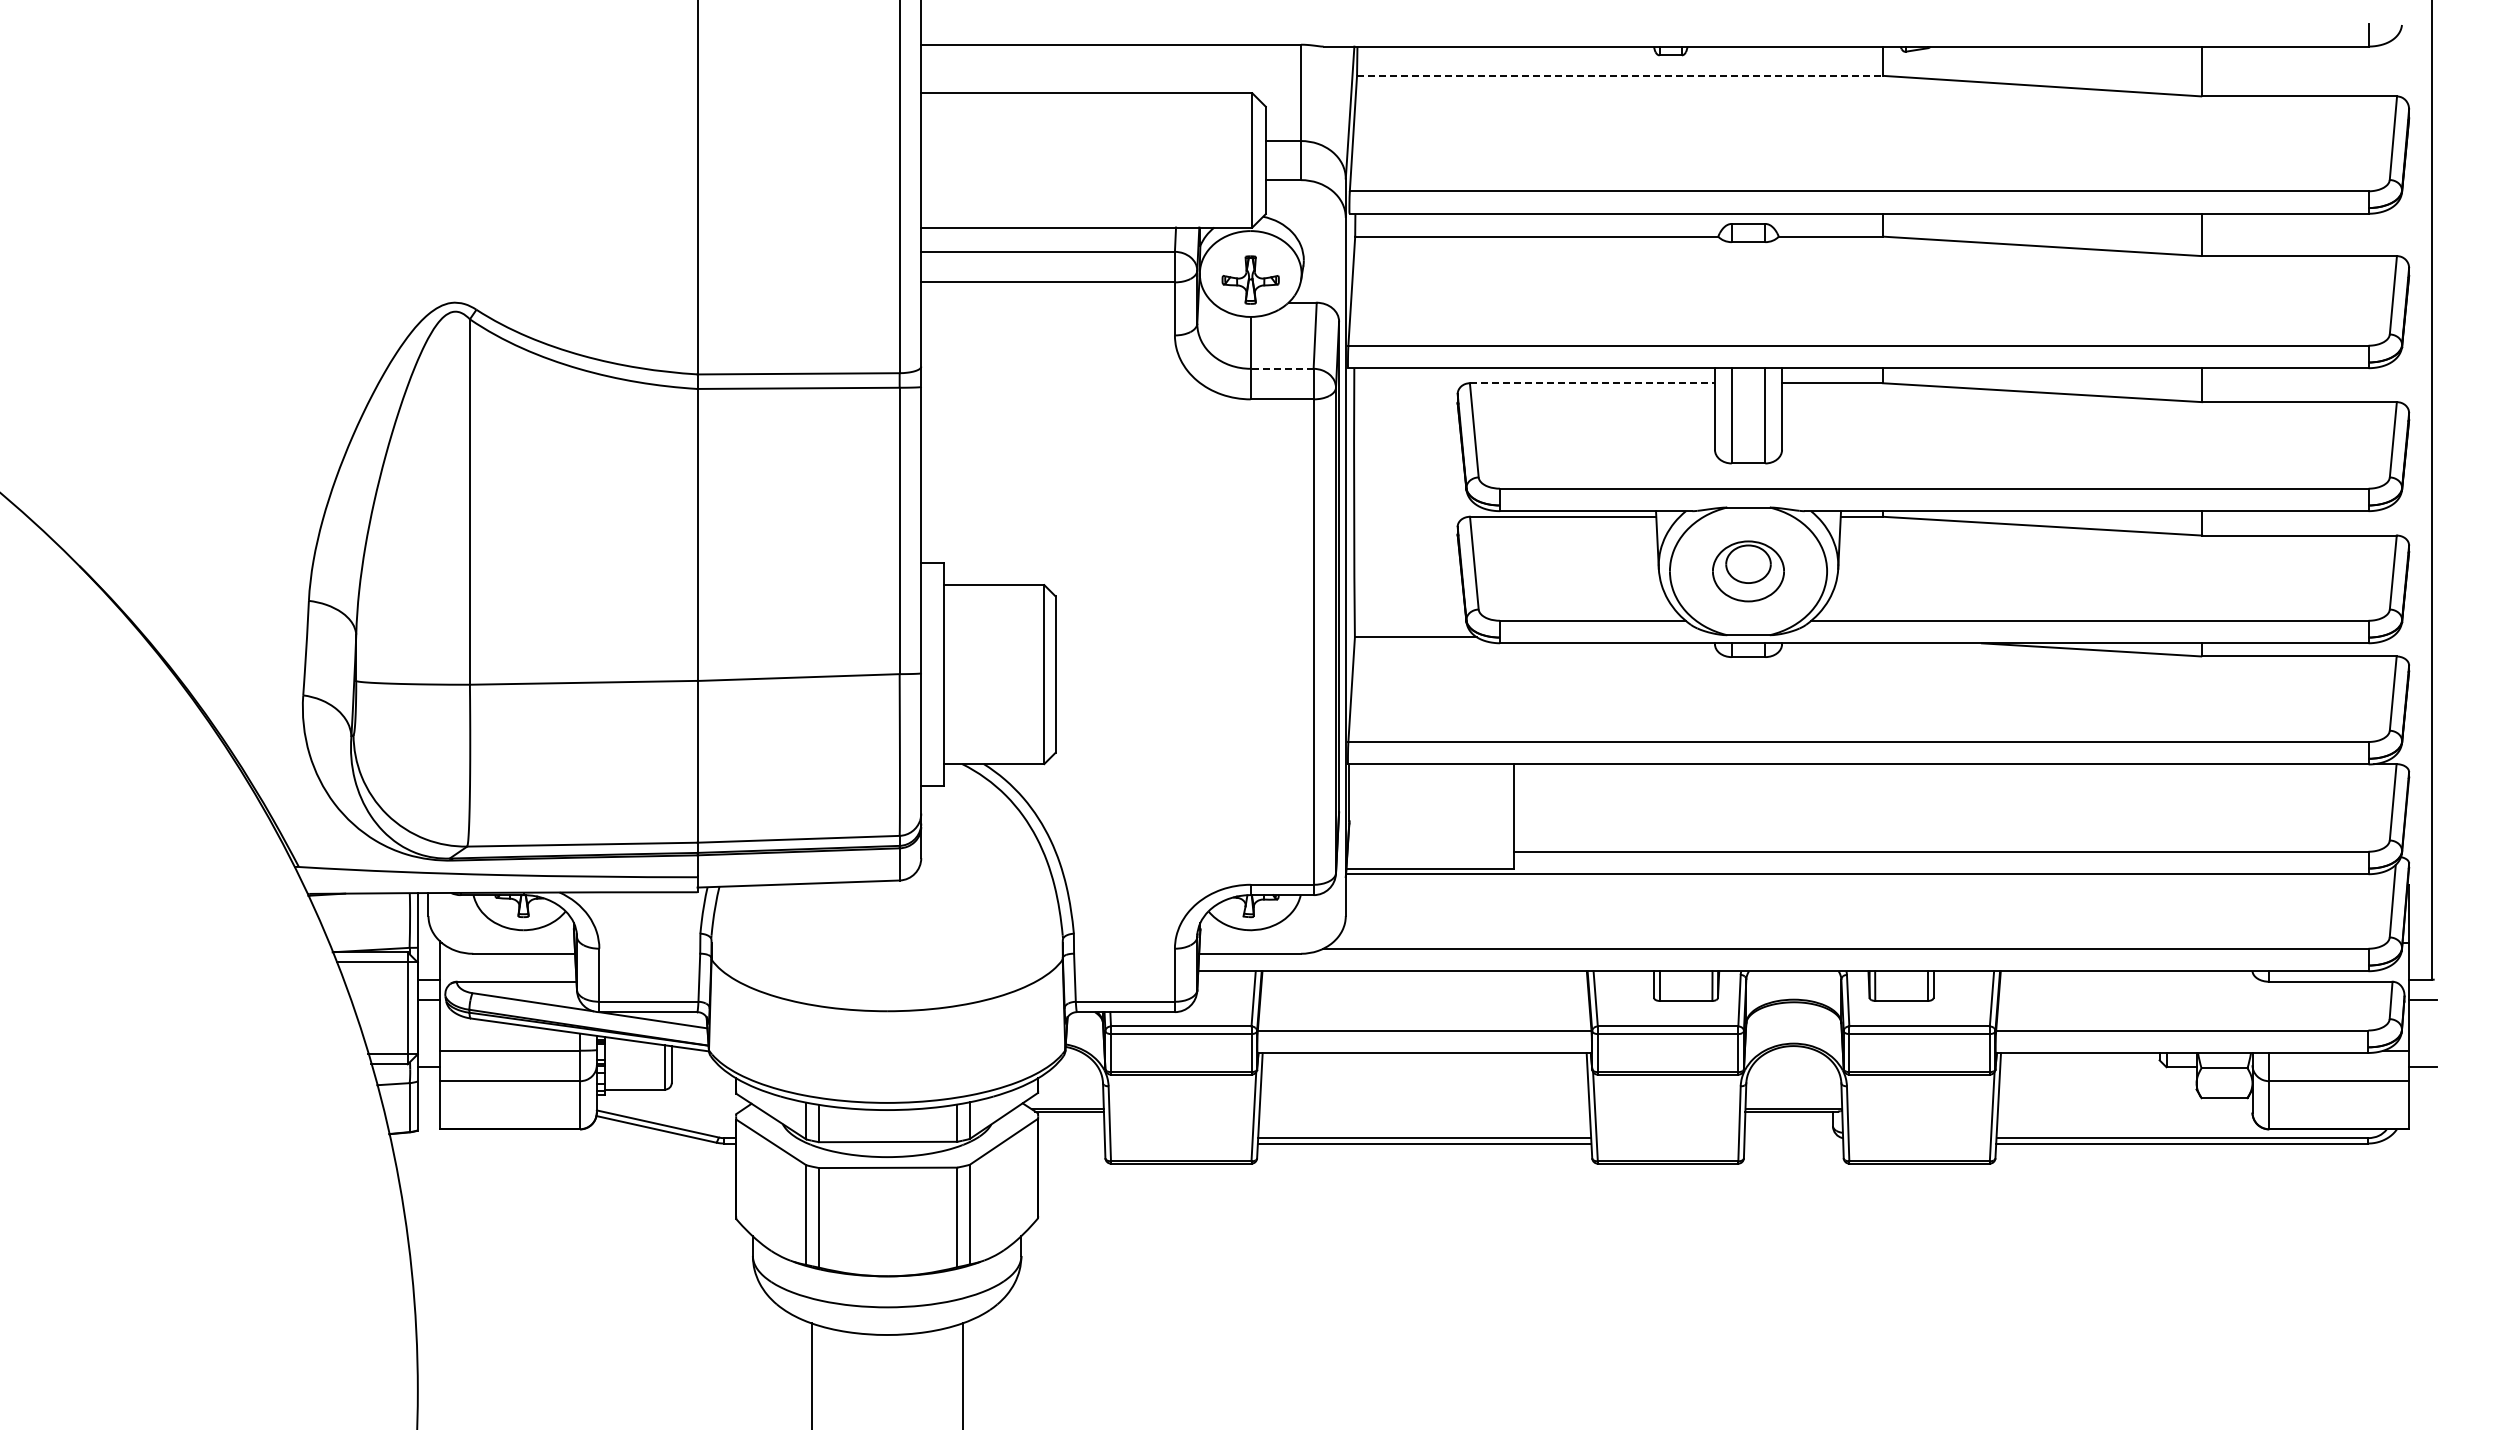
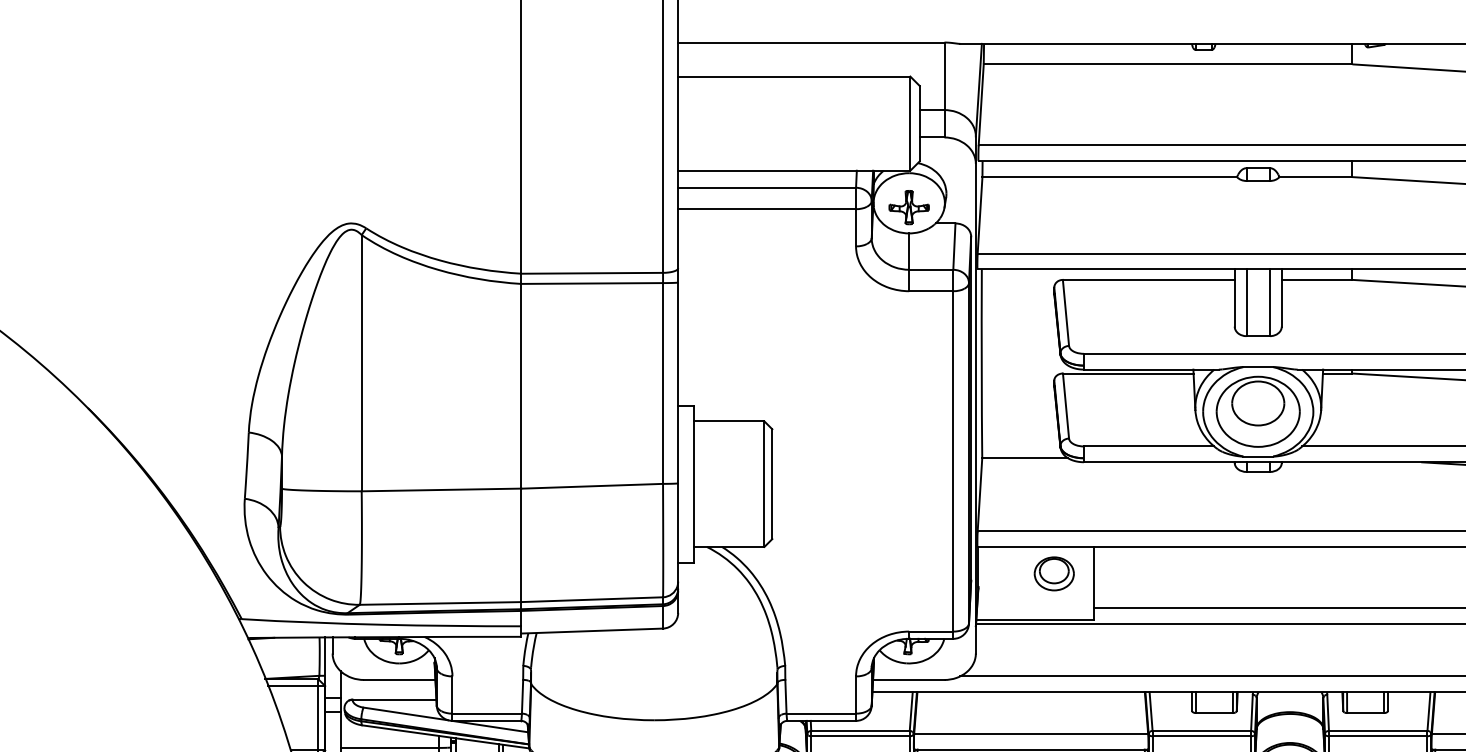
line: (1619, 75) -> (1167, 64), dashed -> solid
line: (1281, 368) -> (930, 269), dashed -> solid
line: (1592, 383) -> (1148, 280), dashed -> solid
part: (1748, 571) -> (1258, 411), size x1.67
part: (1457, 802) -> (1054, 573), added

